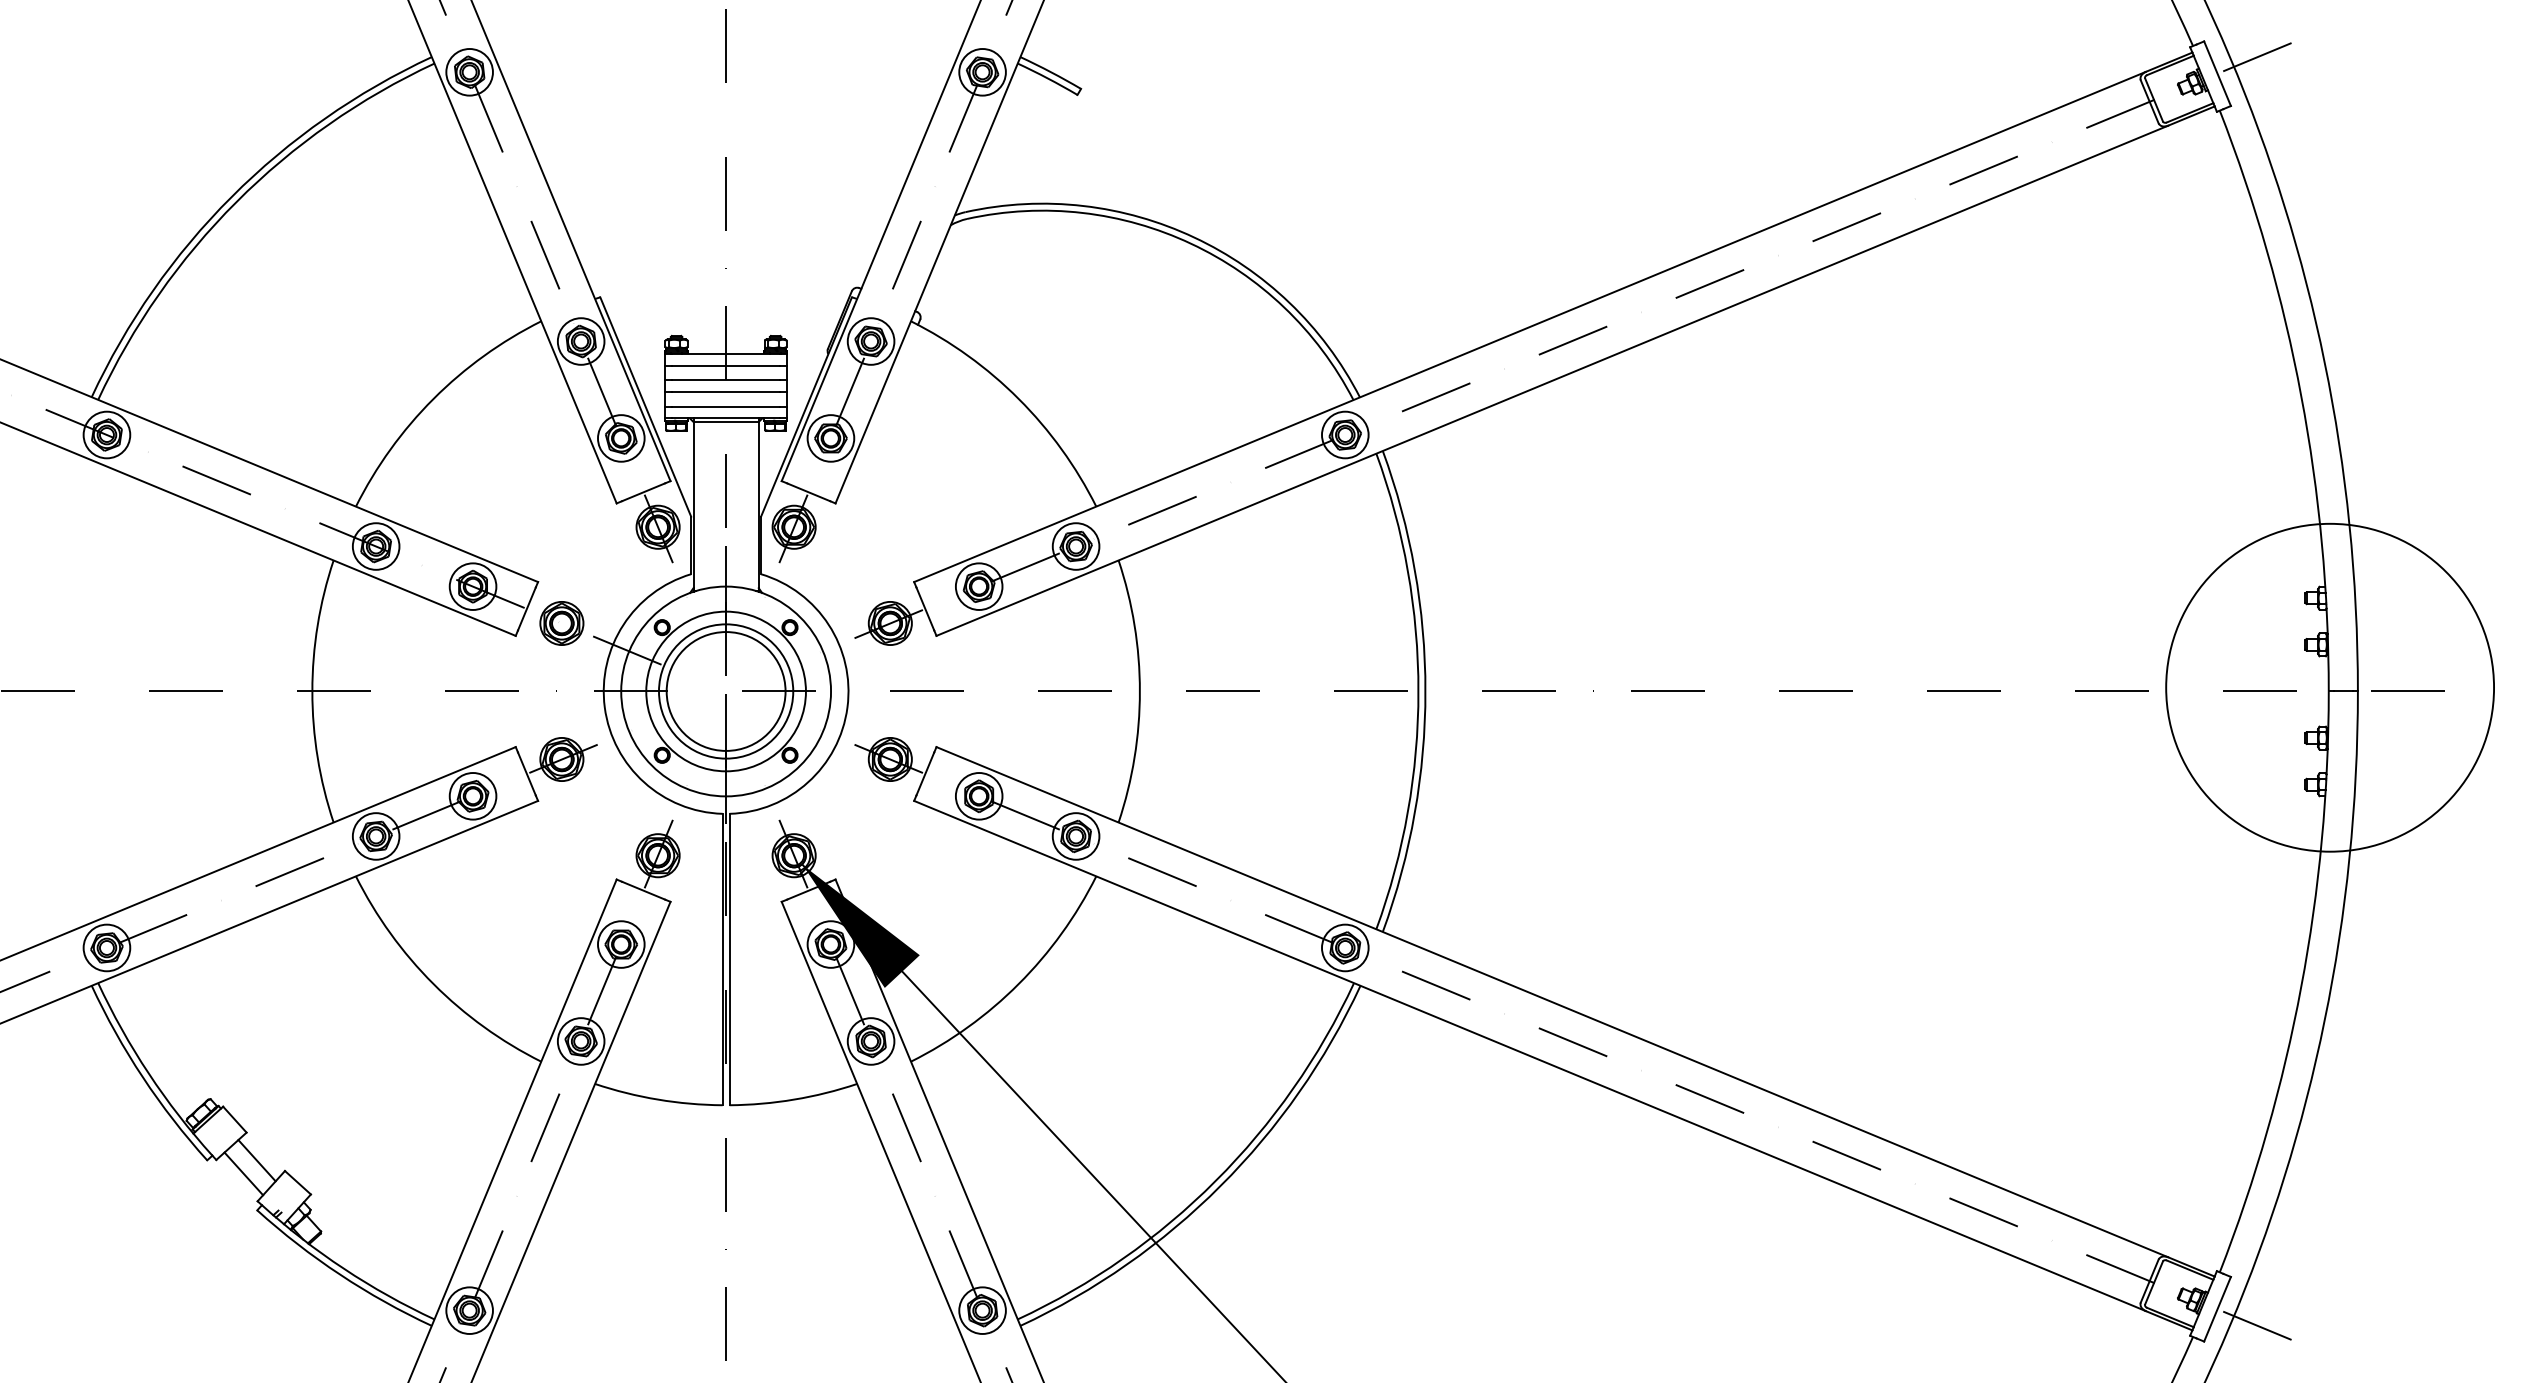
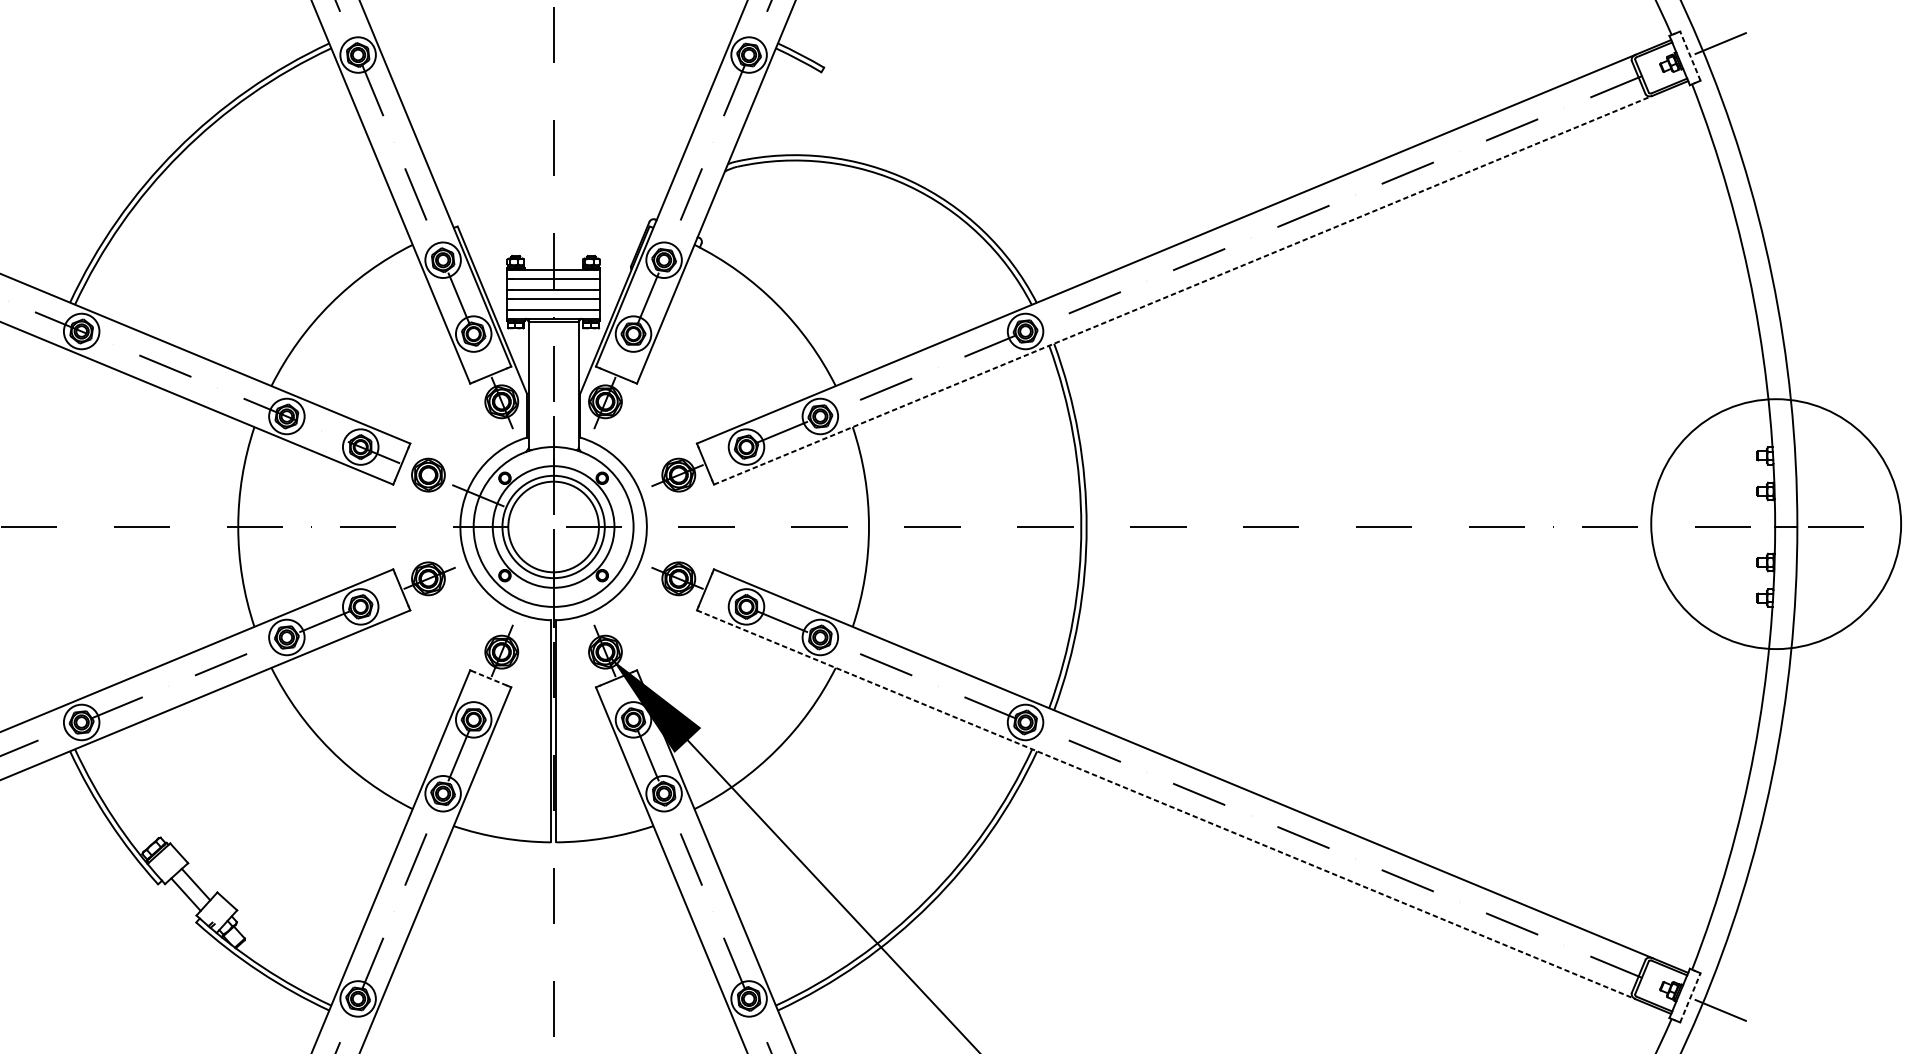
line: (2217, 73) -> (1690, 55), solid -> dashed
line: (1552, 380) -> (1183, 289), solid -> dashed
line: (643, 890) -> (490, 678), solid -> dashed
line: (1530, 1056) -> (1166, 805), solid -> dashed
line: (2217, 1309) -> (1690, 998), solid -> dashed

